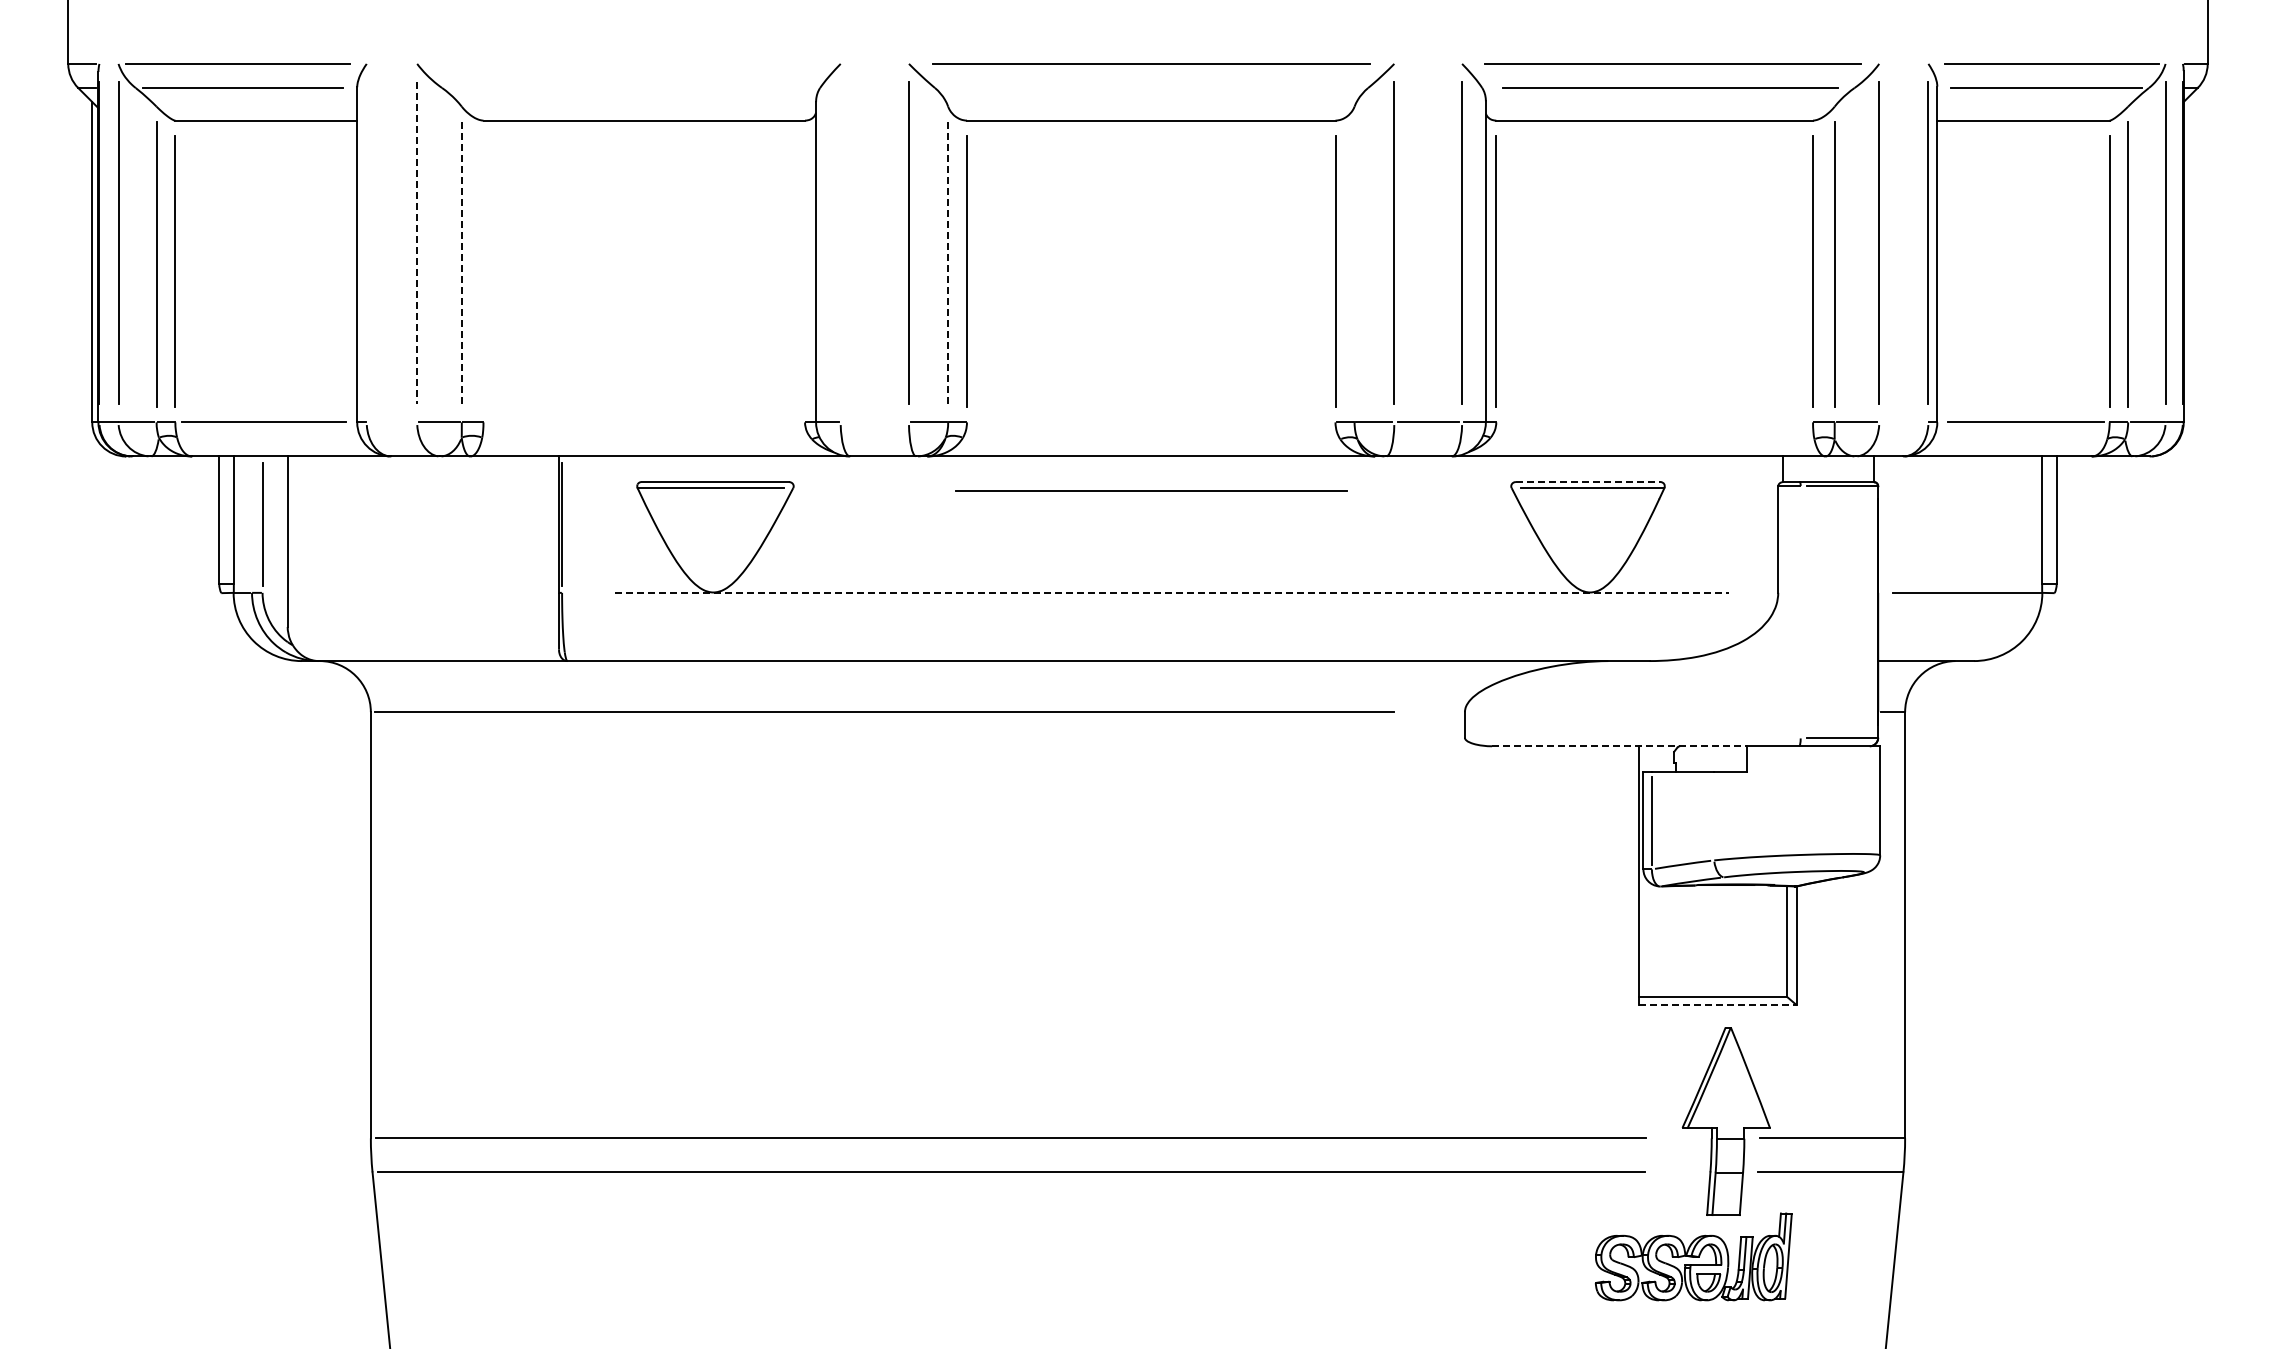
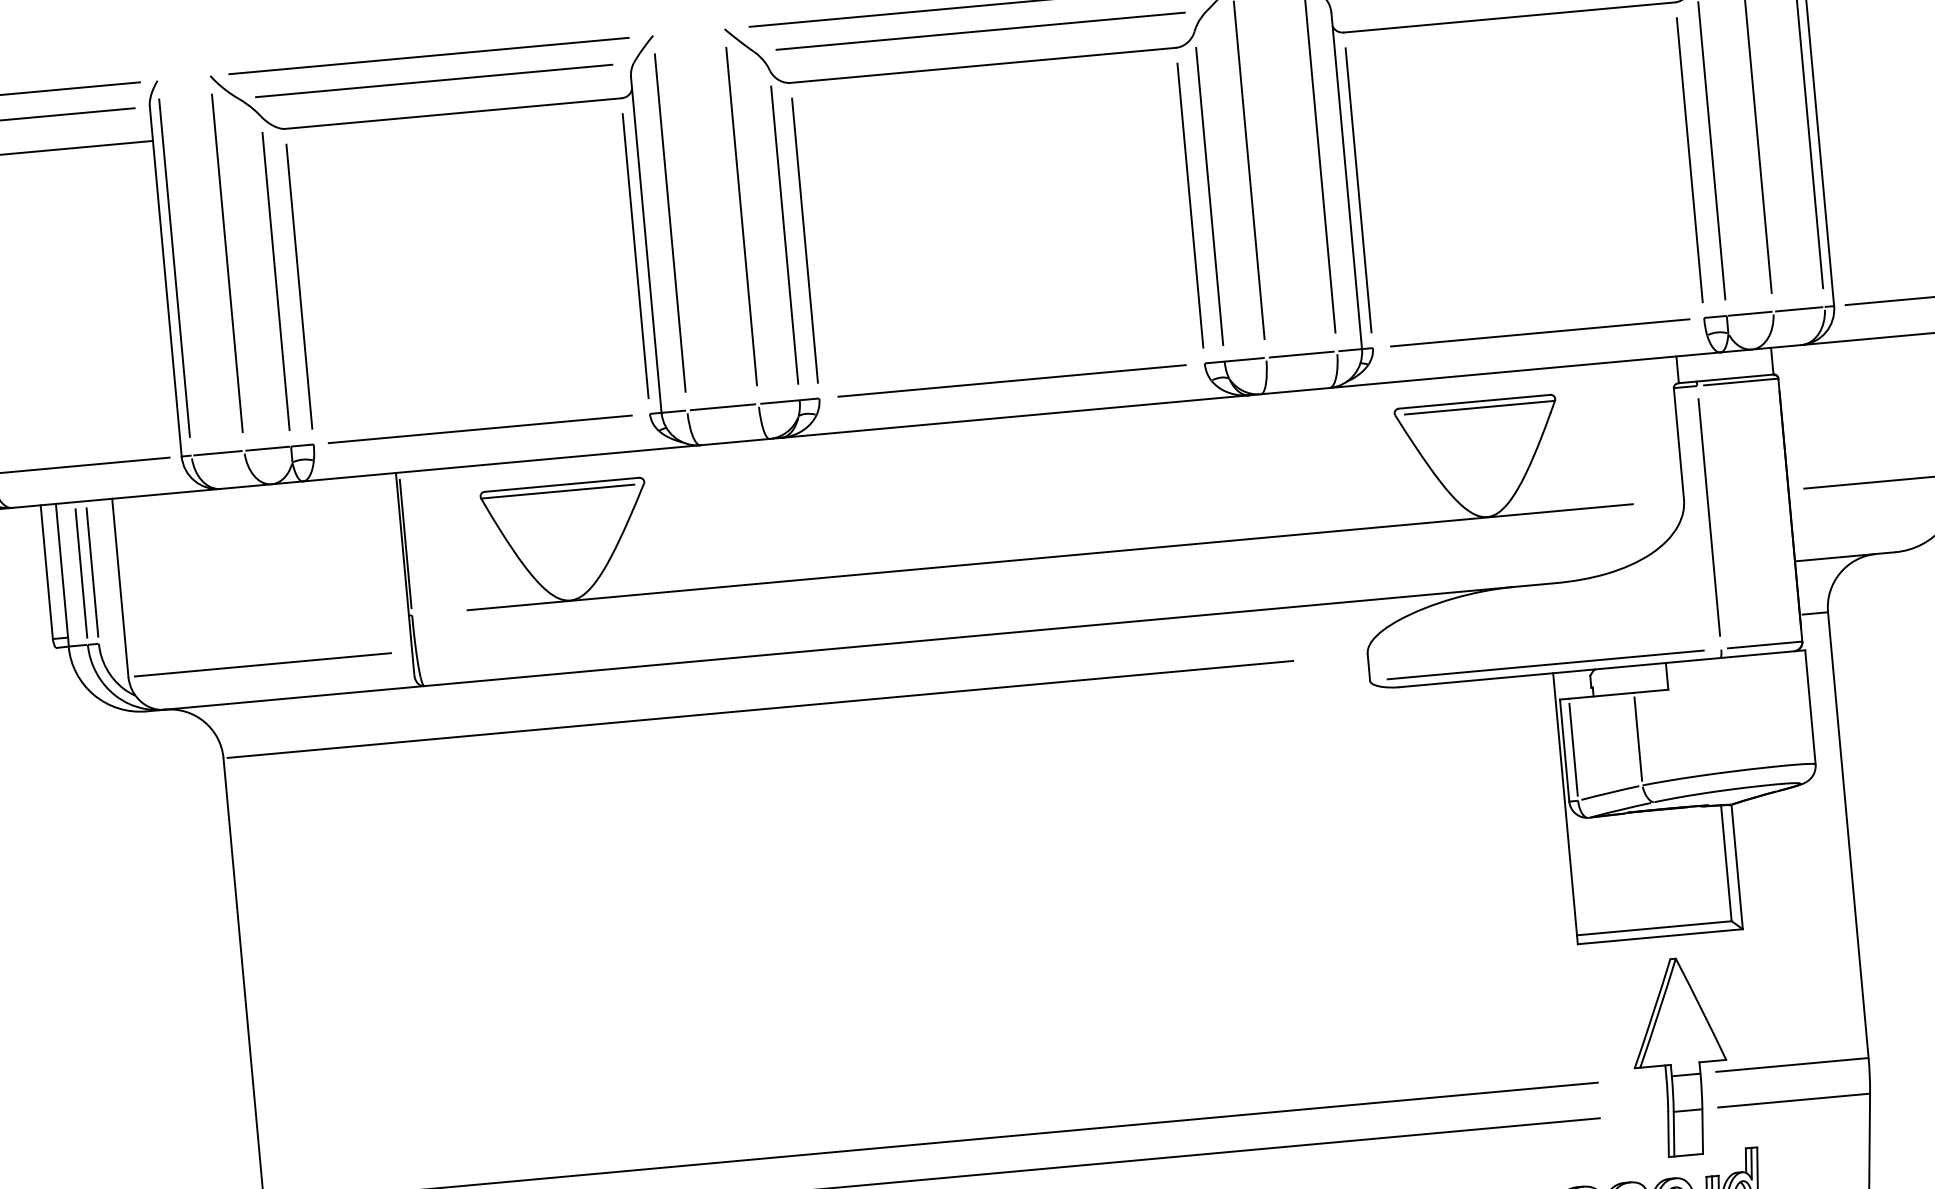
line: (626, 63) -> (429, 55), added
line: (628, 88) -> (433, 81), added
line: (366, 242) -> (174, 267), added
line: (840, 242) -> (669, 222), added
line: (417, 243) -> (227, 263), dashed -> solid
line: (1354, 264) -> (1209, 196), added
line: (461, 265) -> (275, 282), dashed -> solid
line: (948, 265) -> (785, 236), dashed -> solid
line: (483, 271) -> (299, 286), added
line: (805, 271) -> (636, 256), added
line: (1656, 421) -> (1540, 331), added
line: (391, 422) -> (217, 453), added
line: (642, 422) -> (480, 429), added
line: (874, 422) -> (722, 407), added
line: (1151, 422) -> (1012, 381), added
line: (1903, 422) -> (1798, 309), added
line: (1588, 482) -> (1475, 402), dashed -> solid
line: (1151, 490) -> (980, 30), moved
line: (252, 524) -> (81, 573), added
line: (1172, 592) -> (1050, 556), dashed -> solid
line: (1800, 611) -> (1709, 516), added
line: (415, 626) -> (262, 664), added
line: (1632, 737) -> (1545, 664), added
line: (1620, 746) -> (1533, 675), dashed -> solid
line: (1714, 815) -> (1638, 738), added
line: (1718, 1005) -> (1660, 936), dashed -> solid

